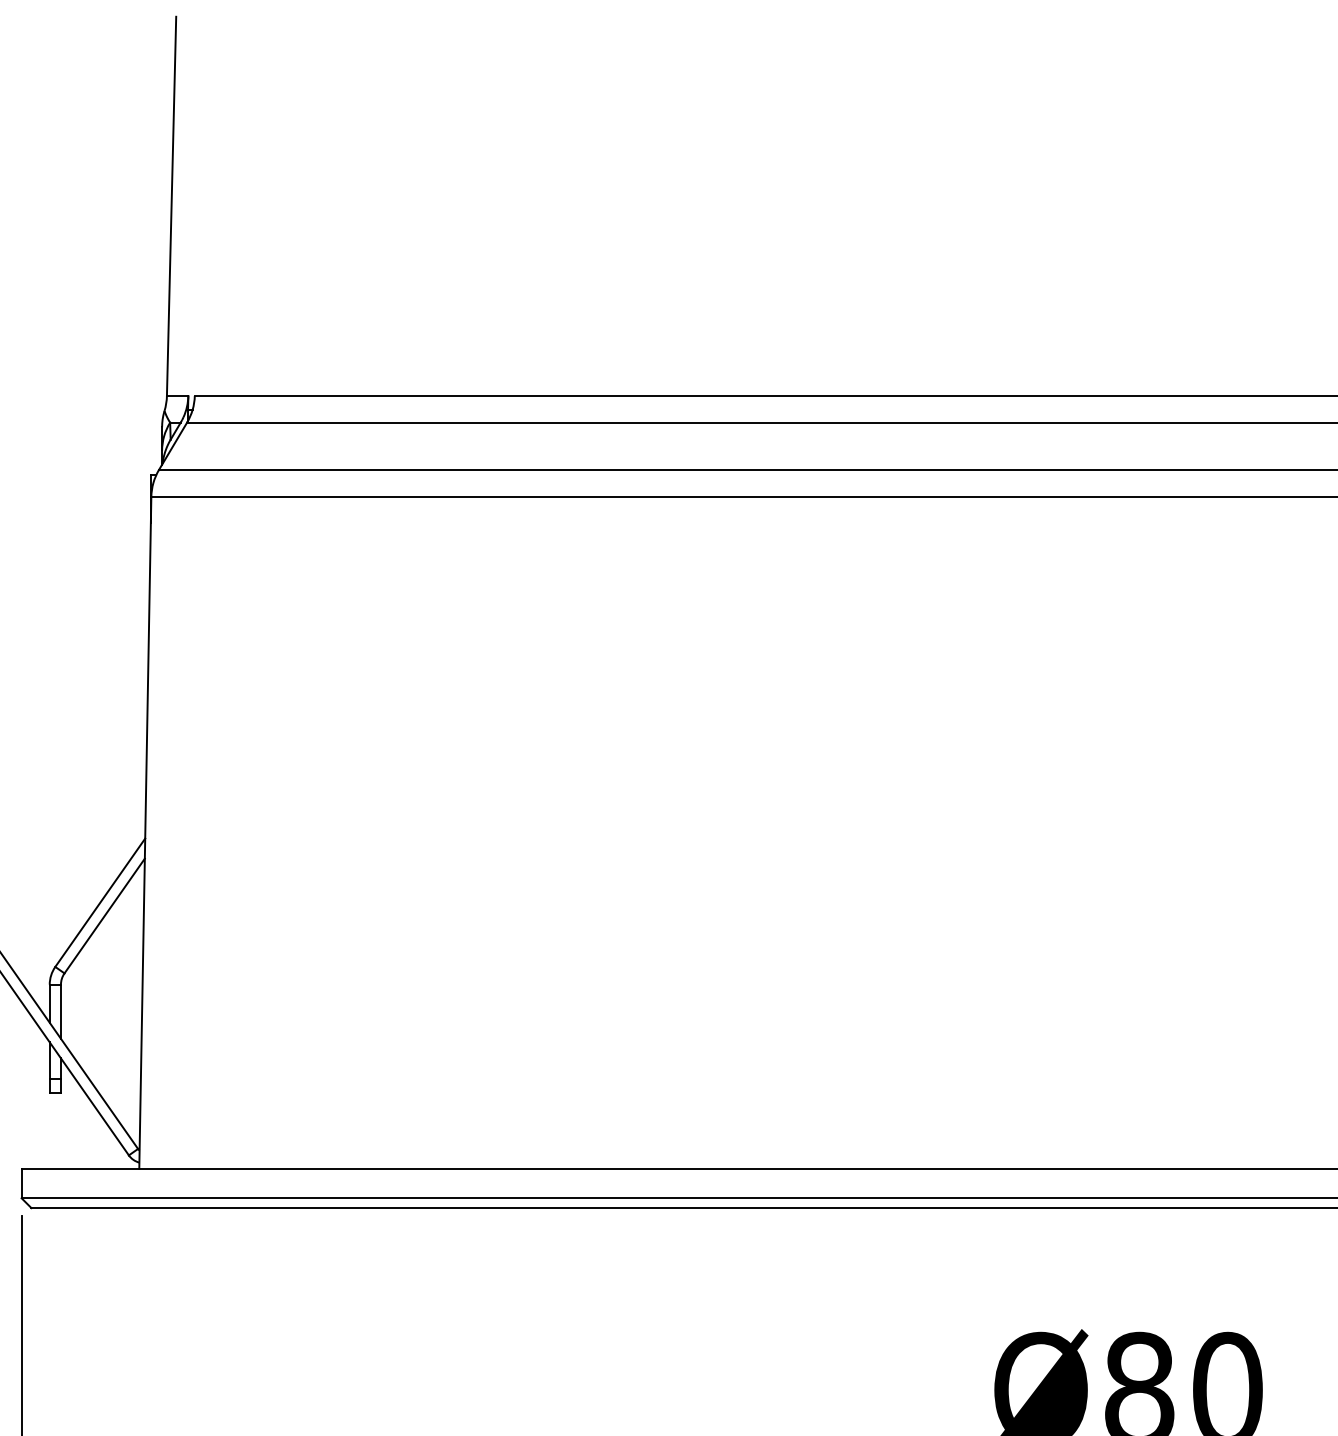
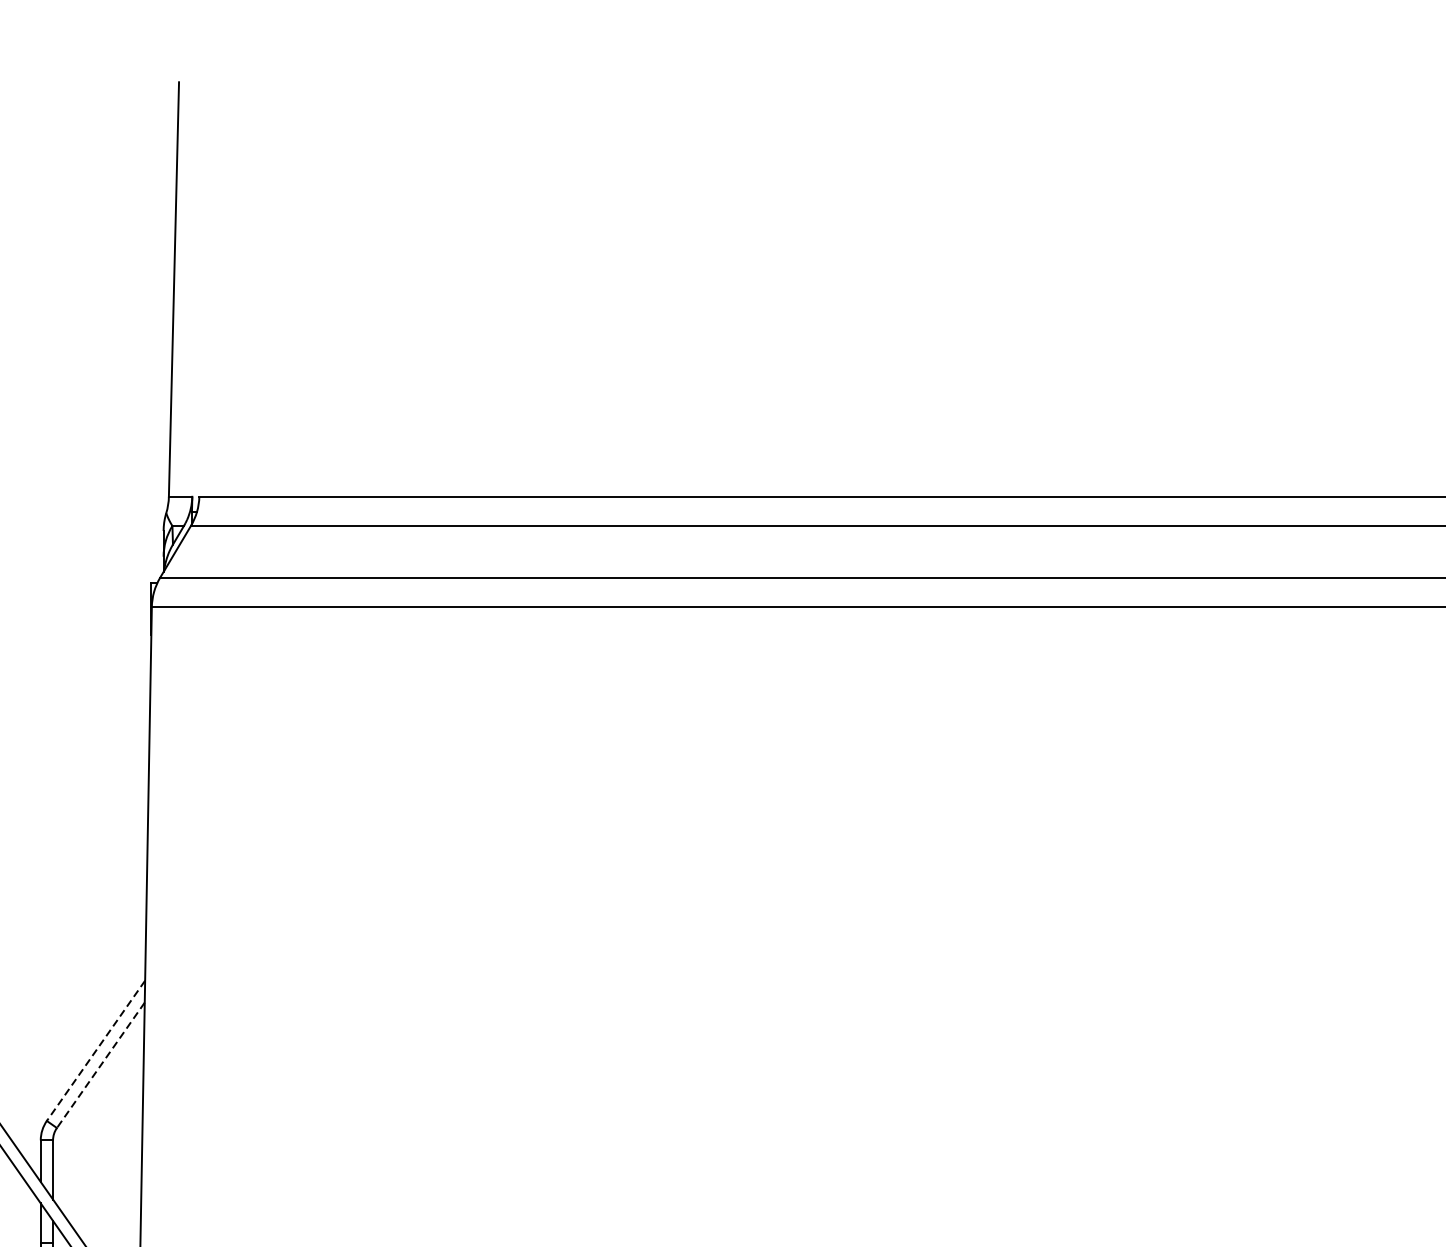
line: (99, 903) -> (95, 1051), solid -> dashed
line: (104, 916) -> (100, 1065), solid -> dashed

